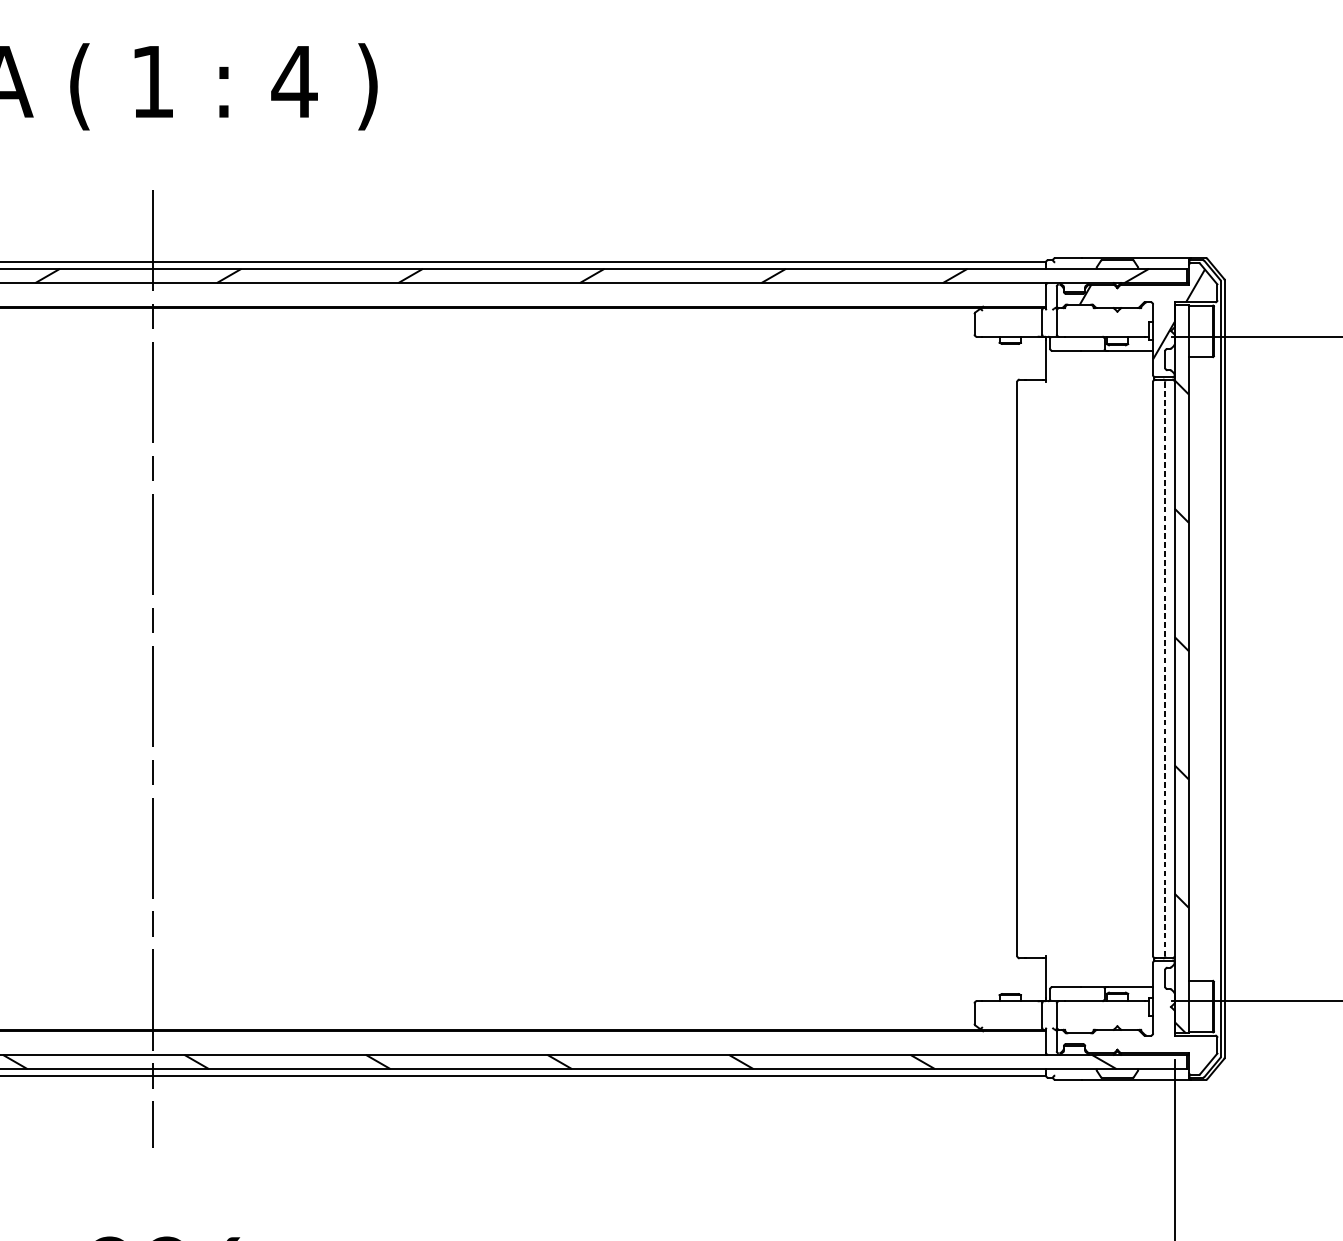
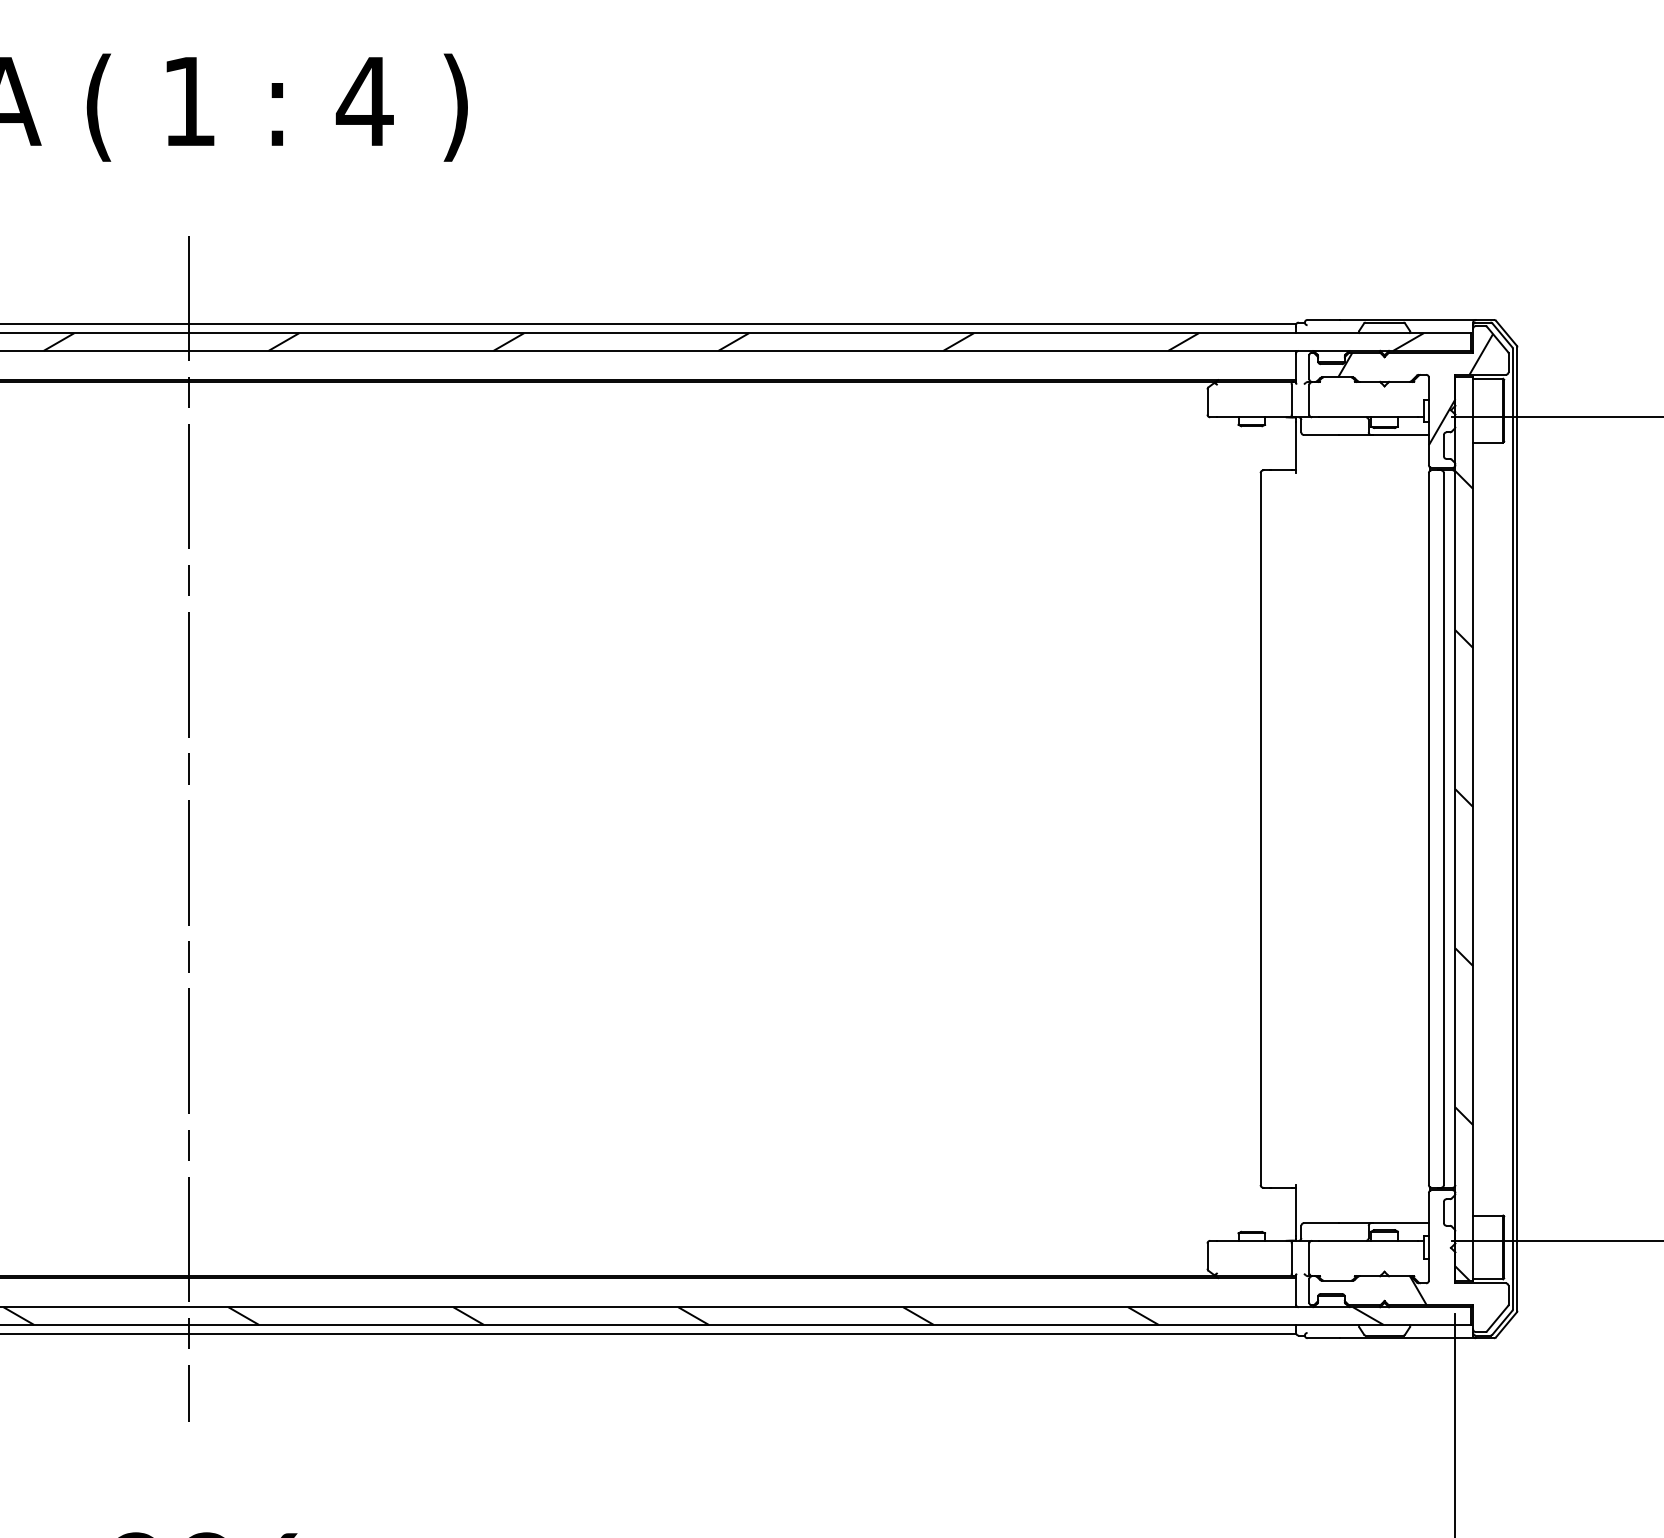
line: (1164, 669) -> (1443, 829), dashed -> solid
hatch: (1144, 1041) -> (1418, 1290), added

